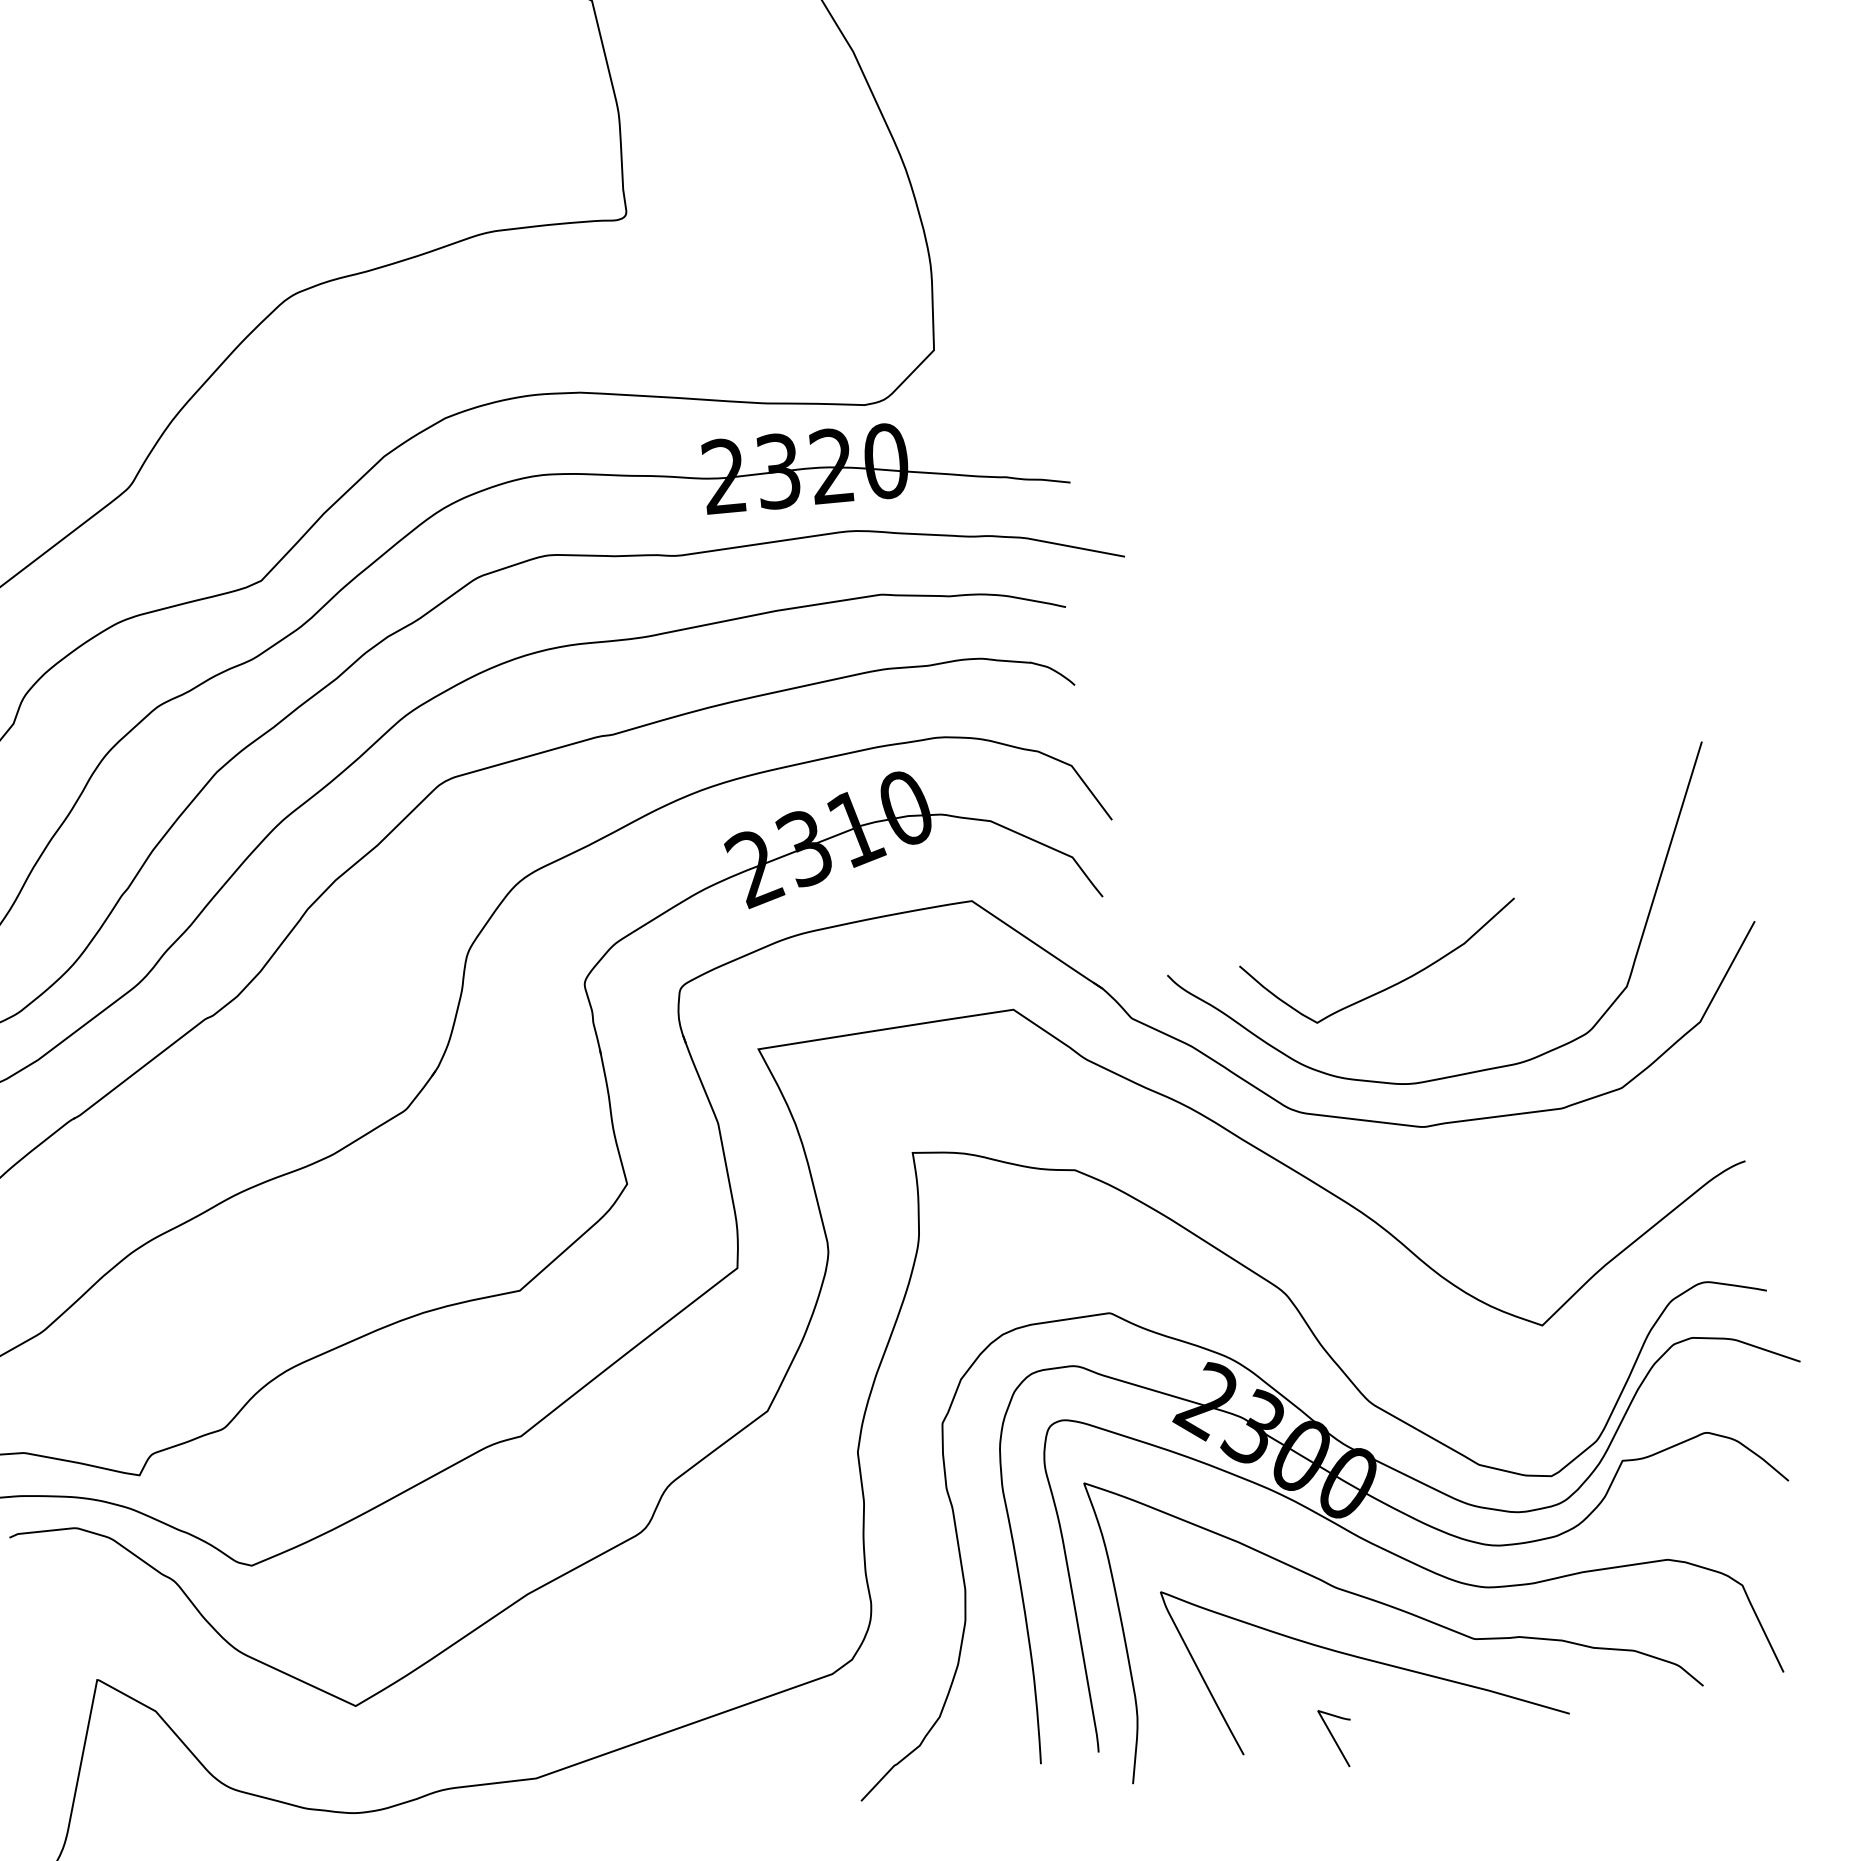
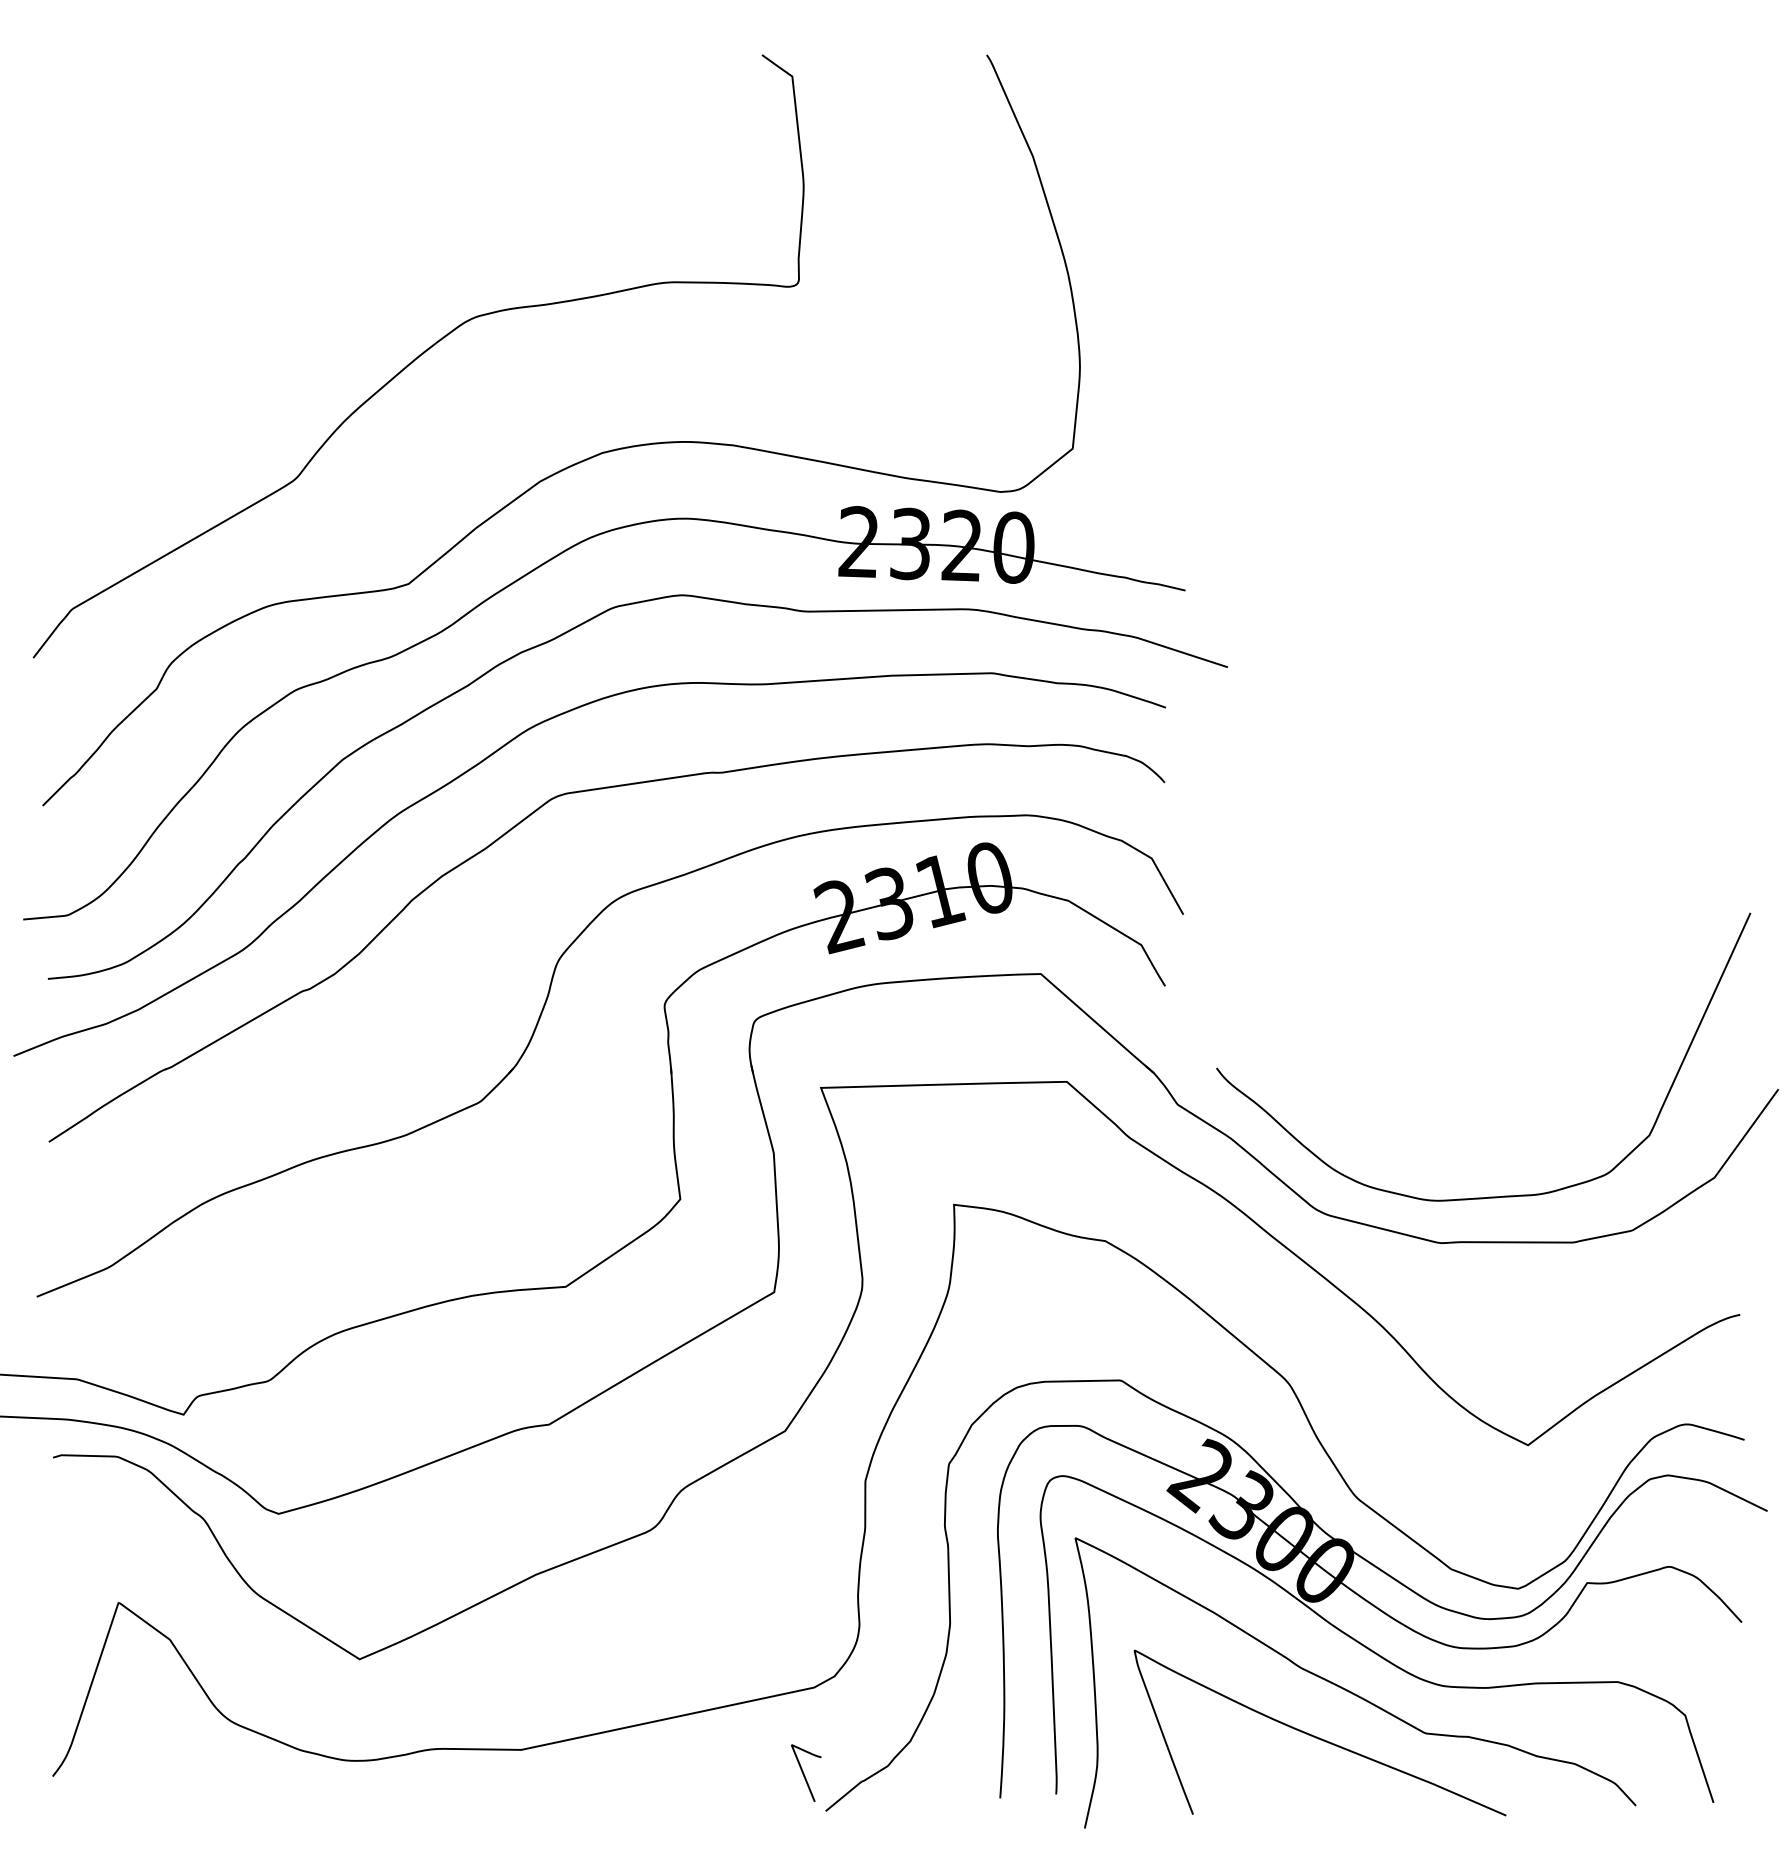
curve: (1390, 985) -> (1426, 1105), removed
line: (1335, 1738) -> (804, 1773), moved

